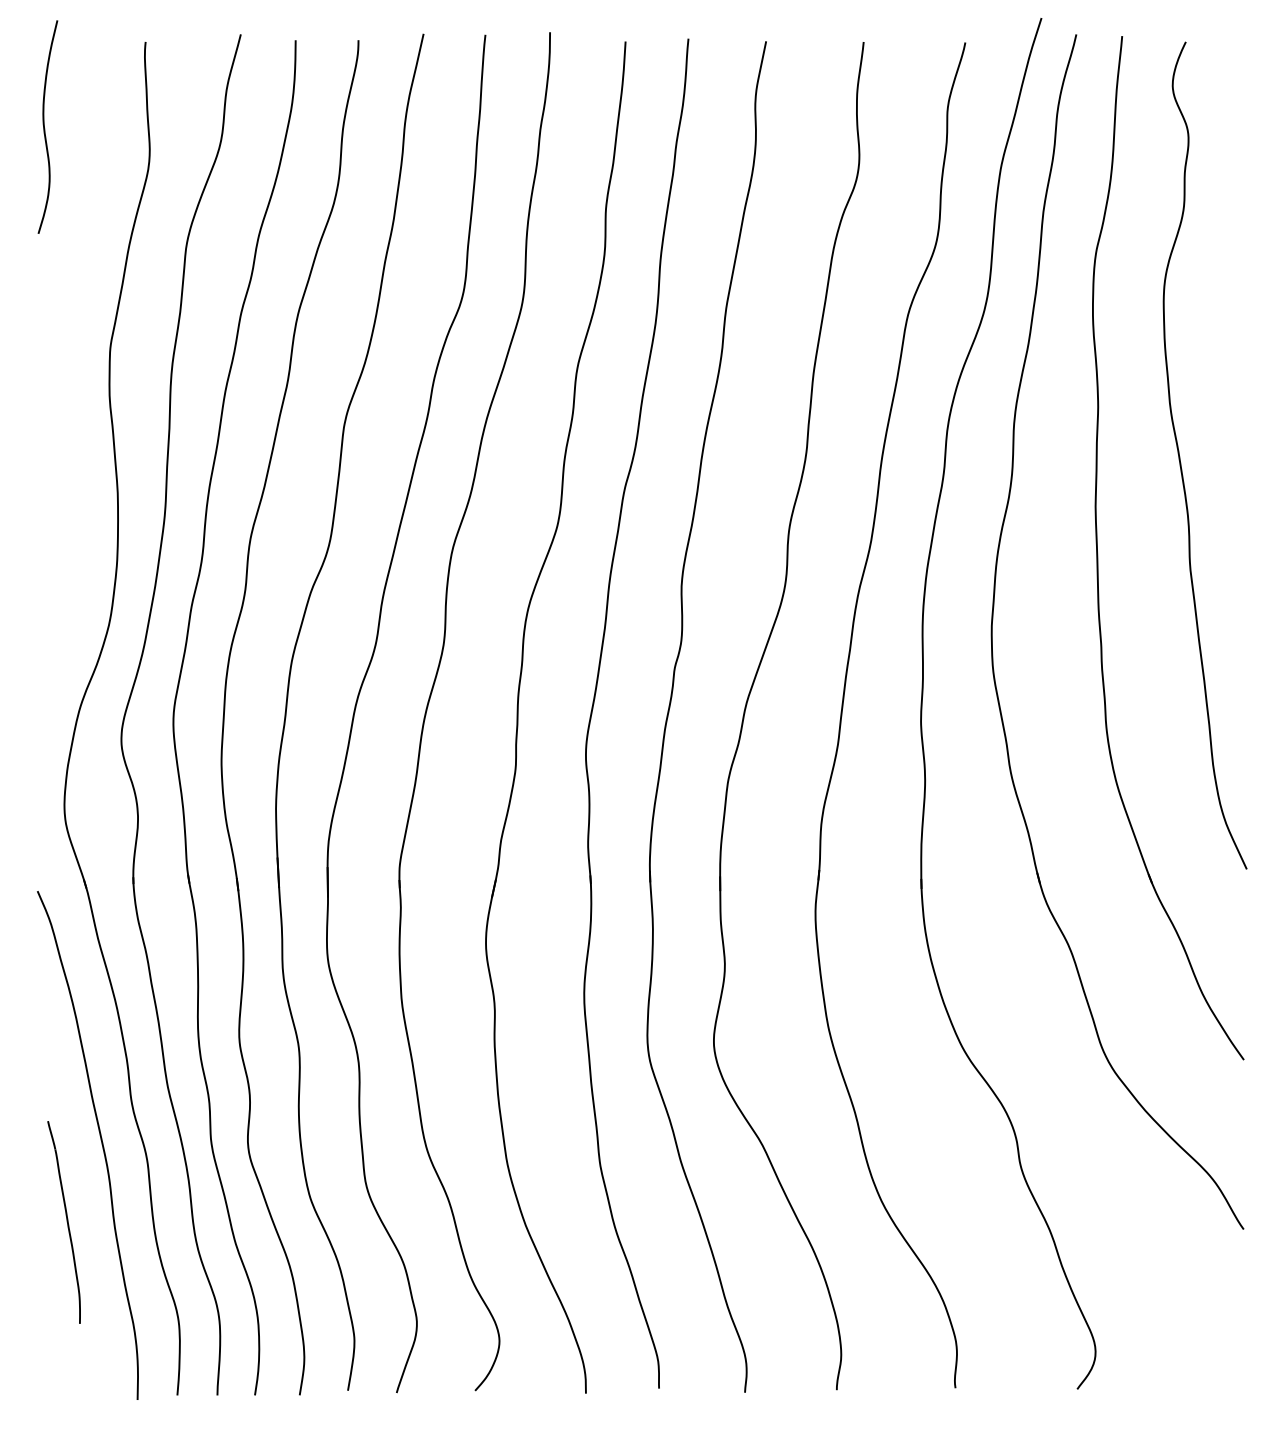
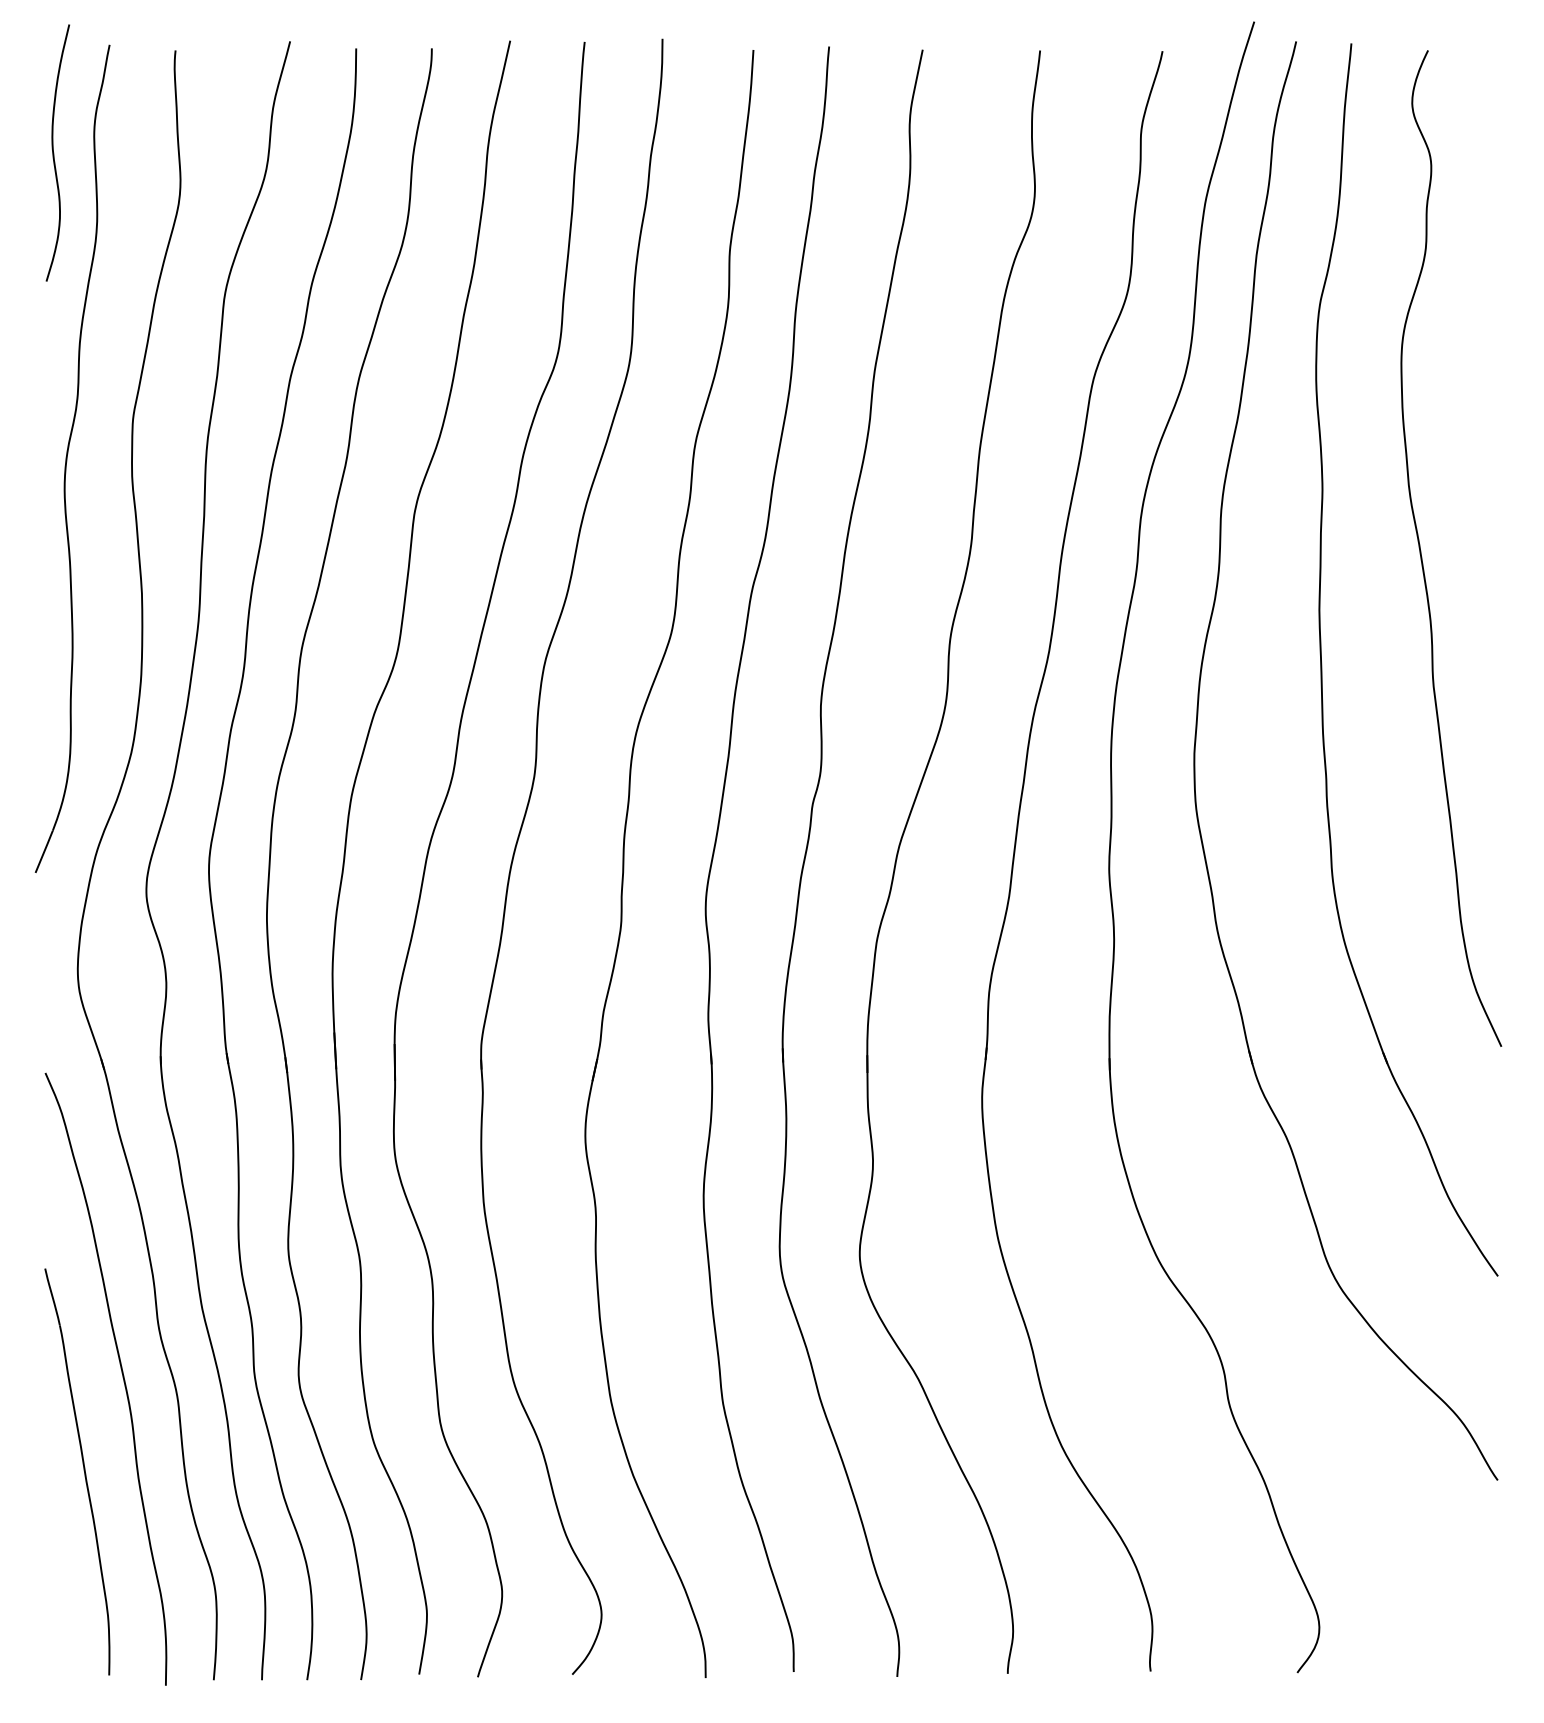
part: (59, 380) -> (71, 458), added
part: (63, 1222) -> (76, 1471), size x1.67

